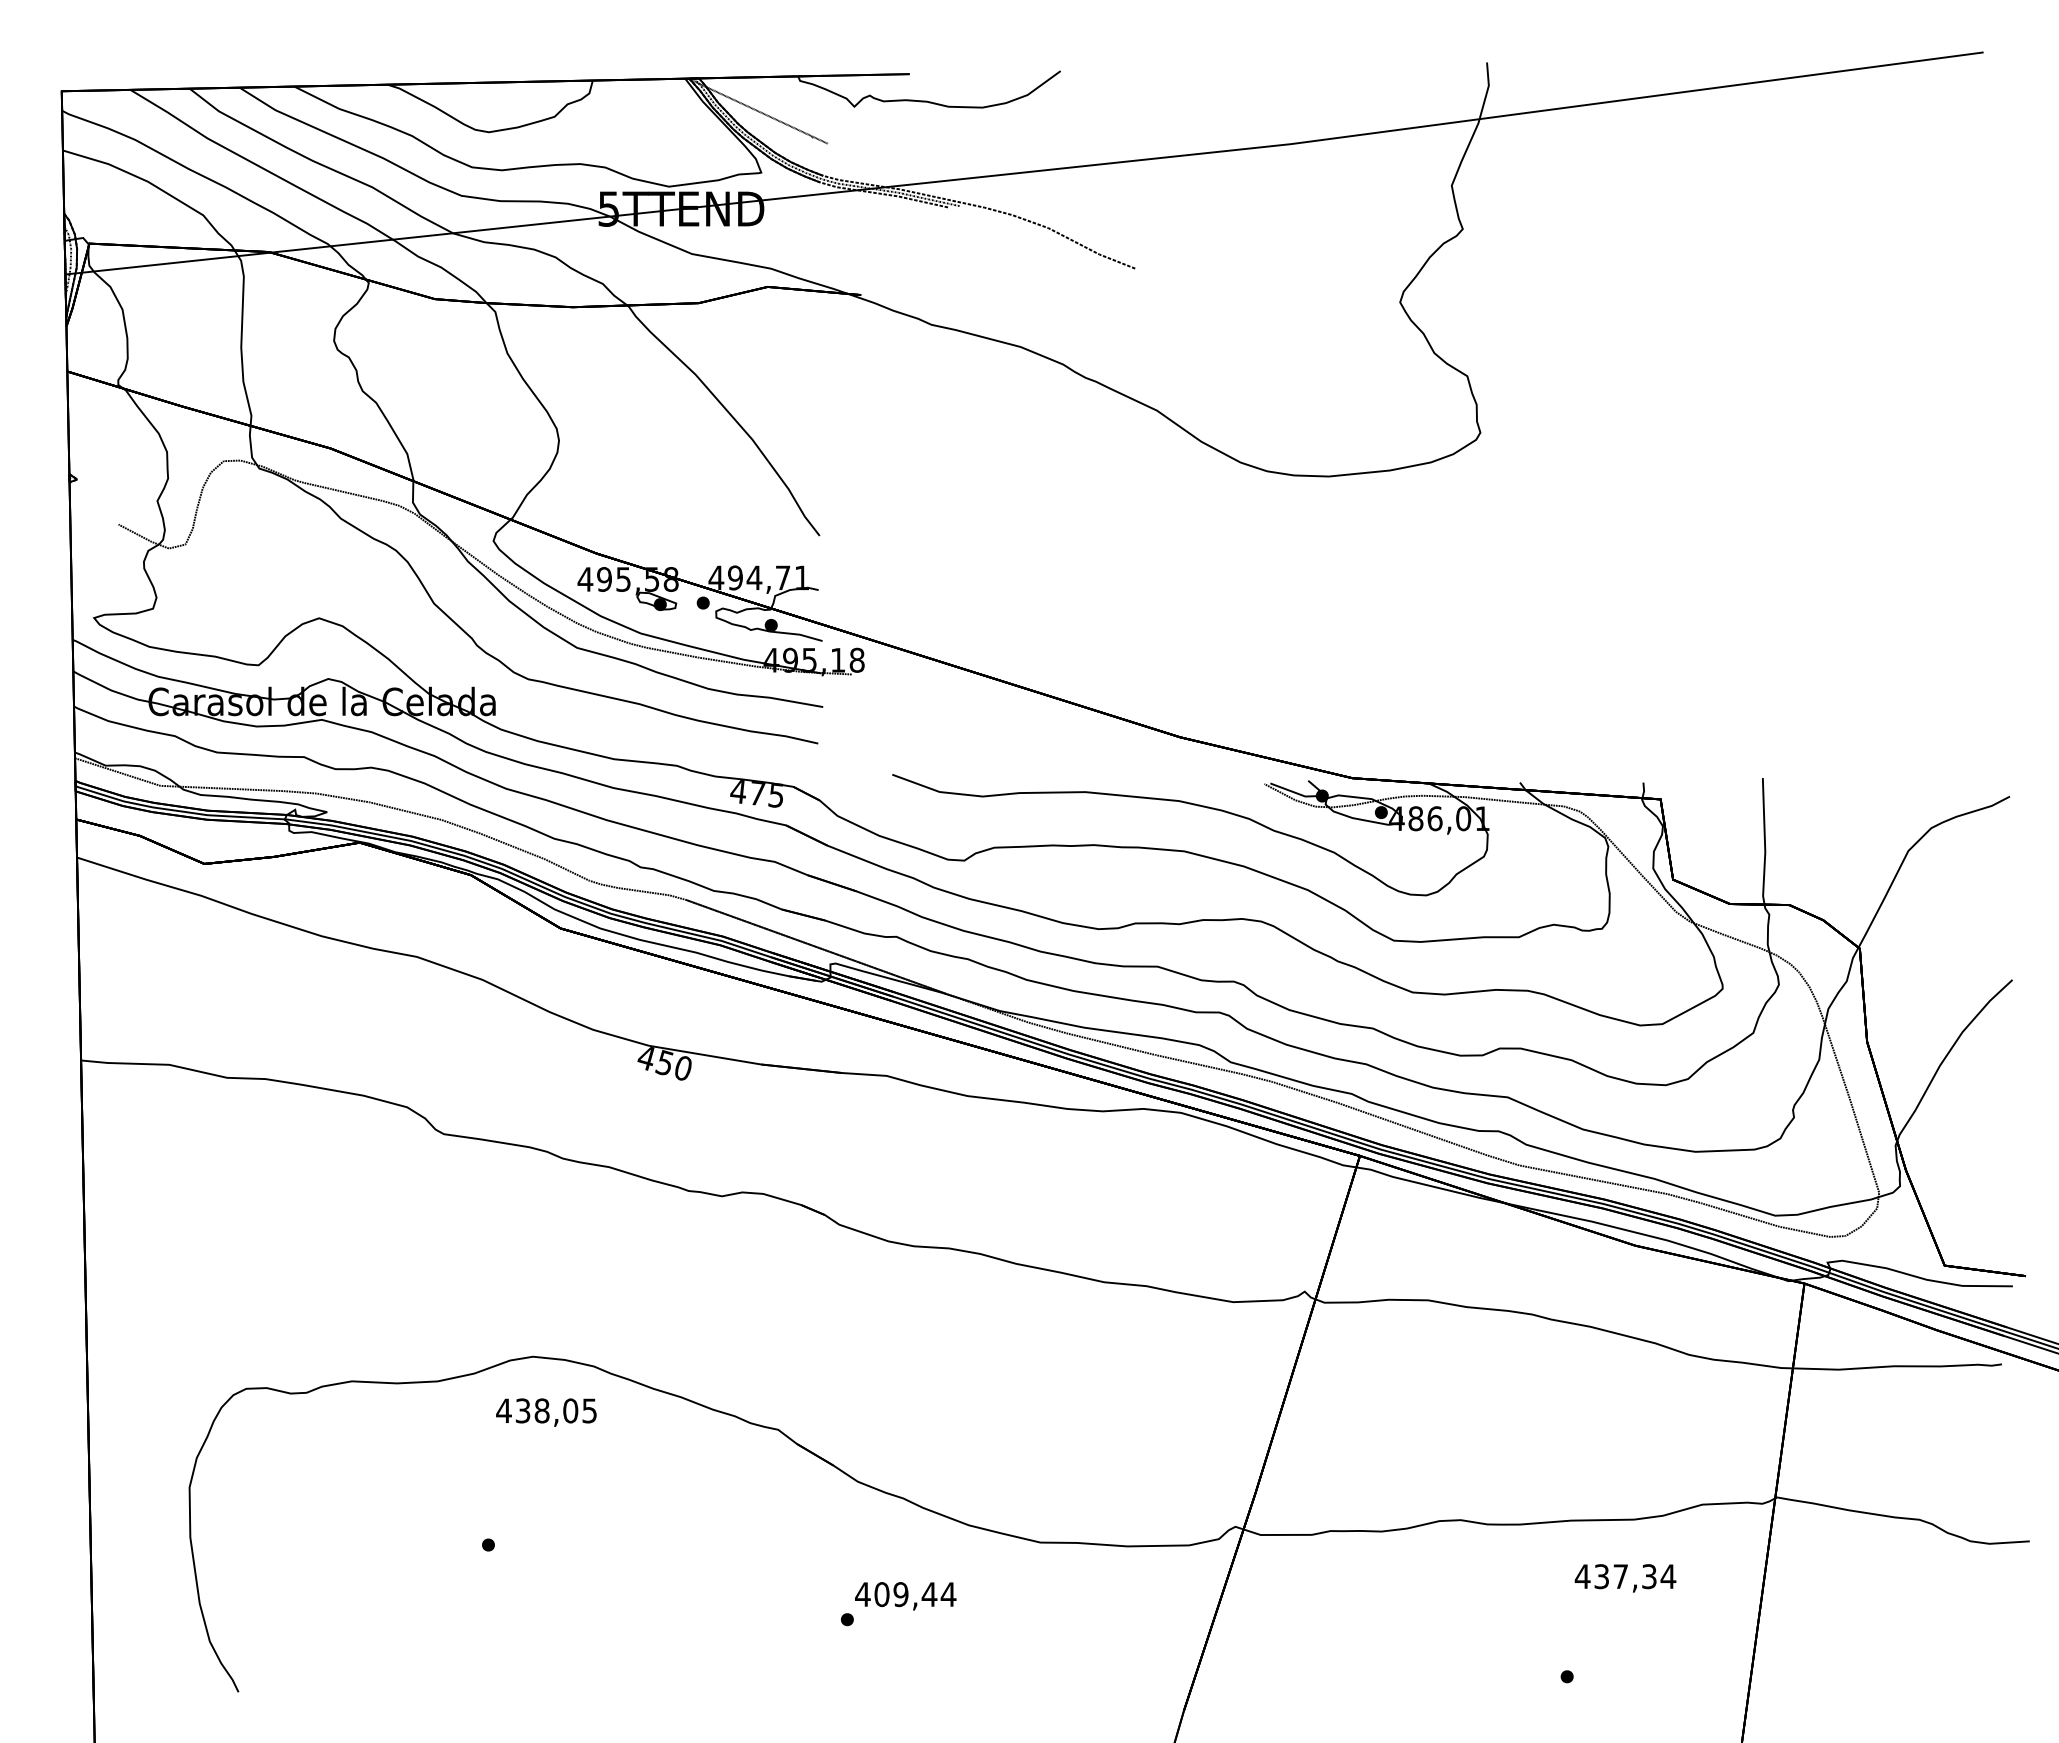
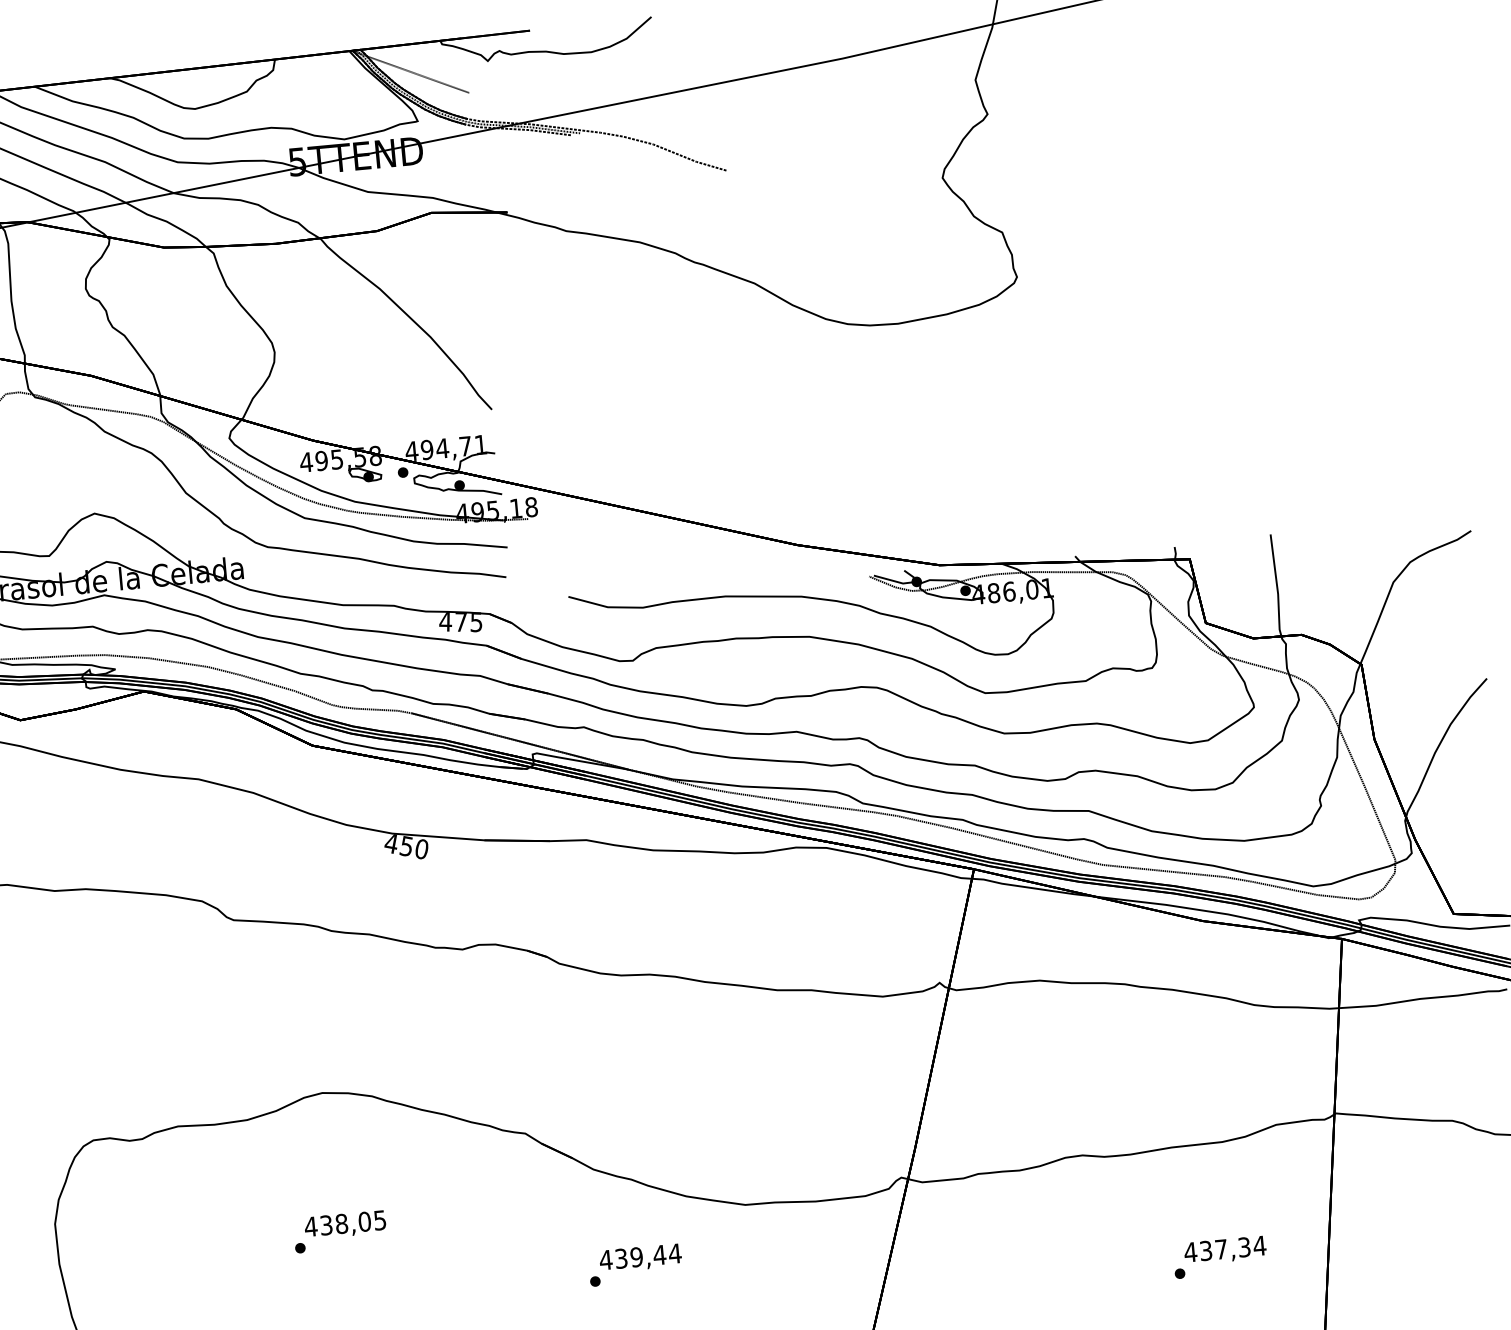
text: (546, 1412) -> (345, 1224), moved
text: (1625, 1578) -> (1225, 1250), moved
text: (881, 1594) -> (621, 1258), 409,44 -> 439,44

